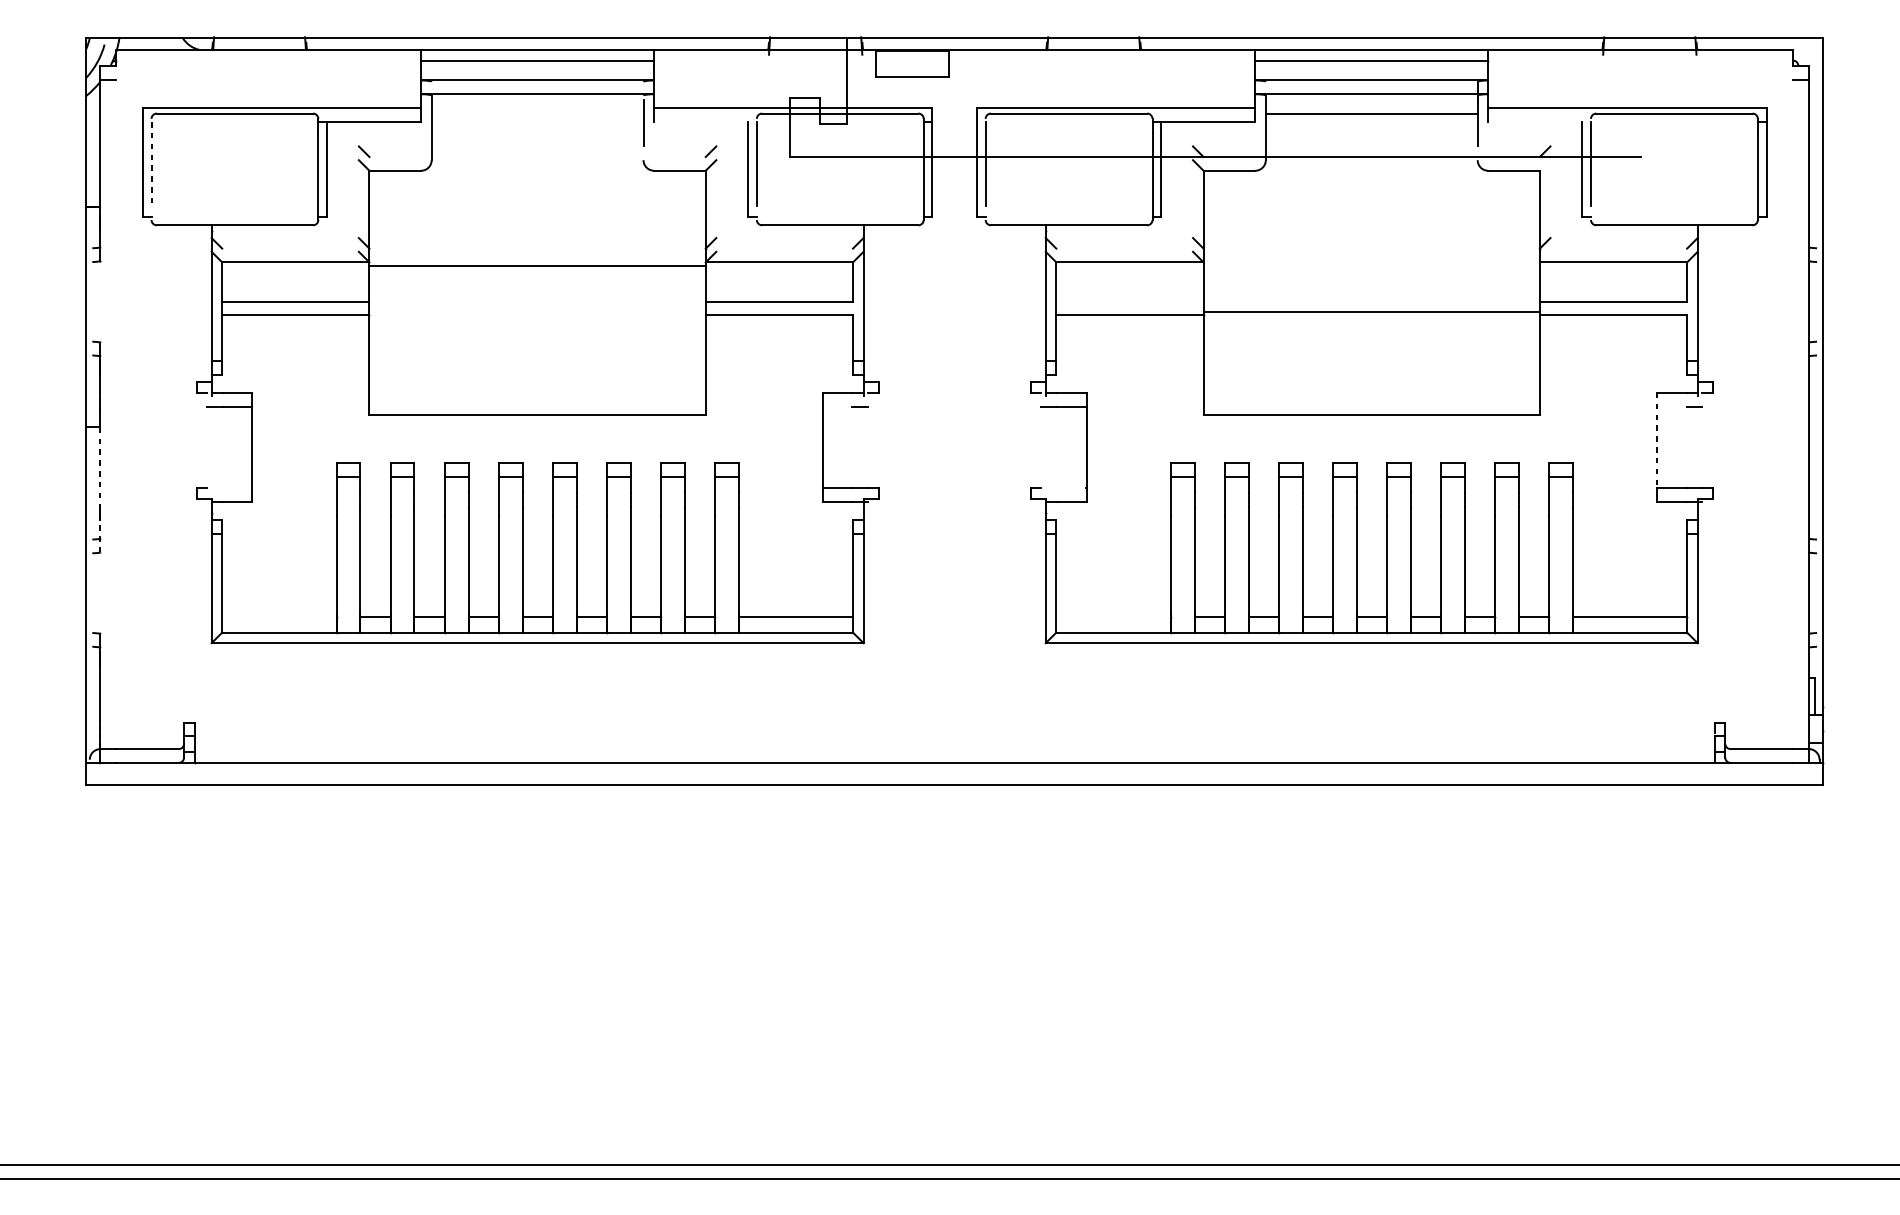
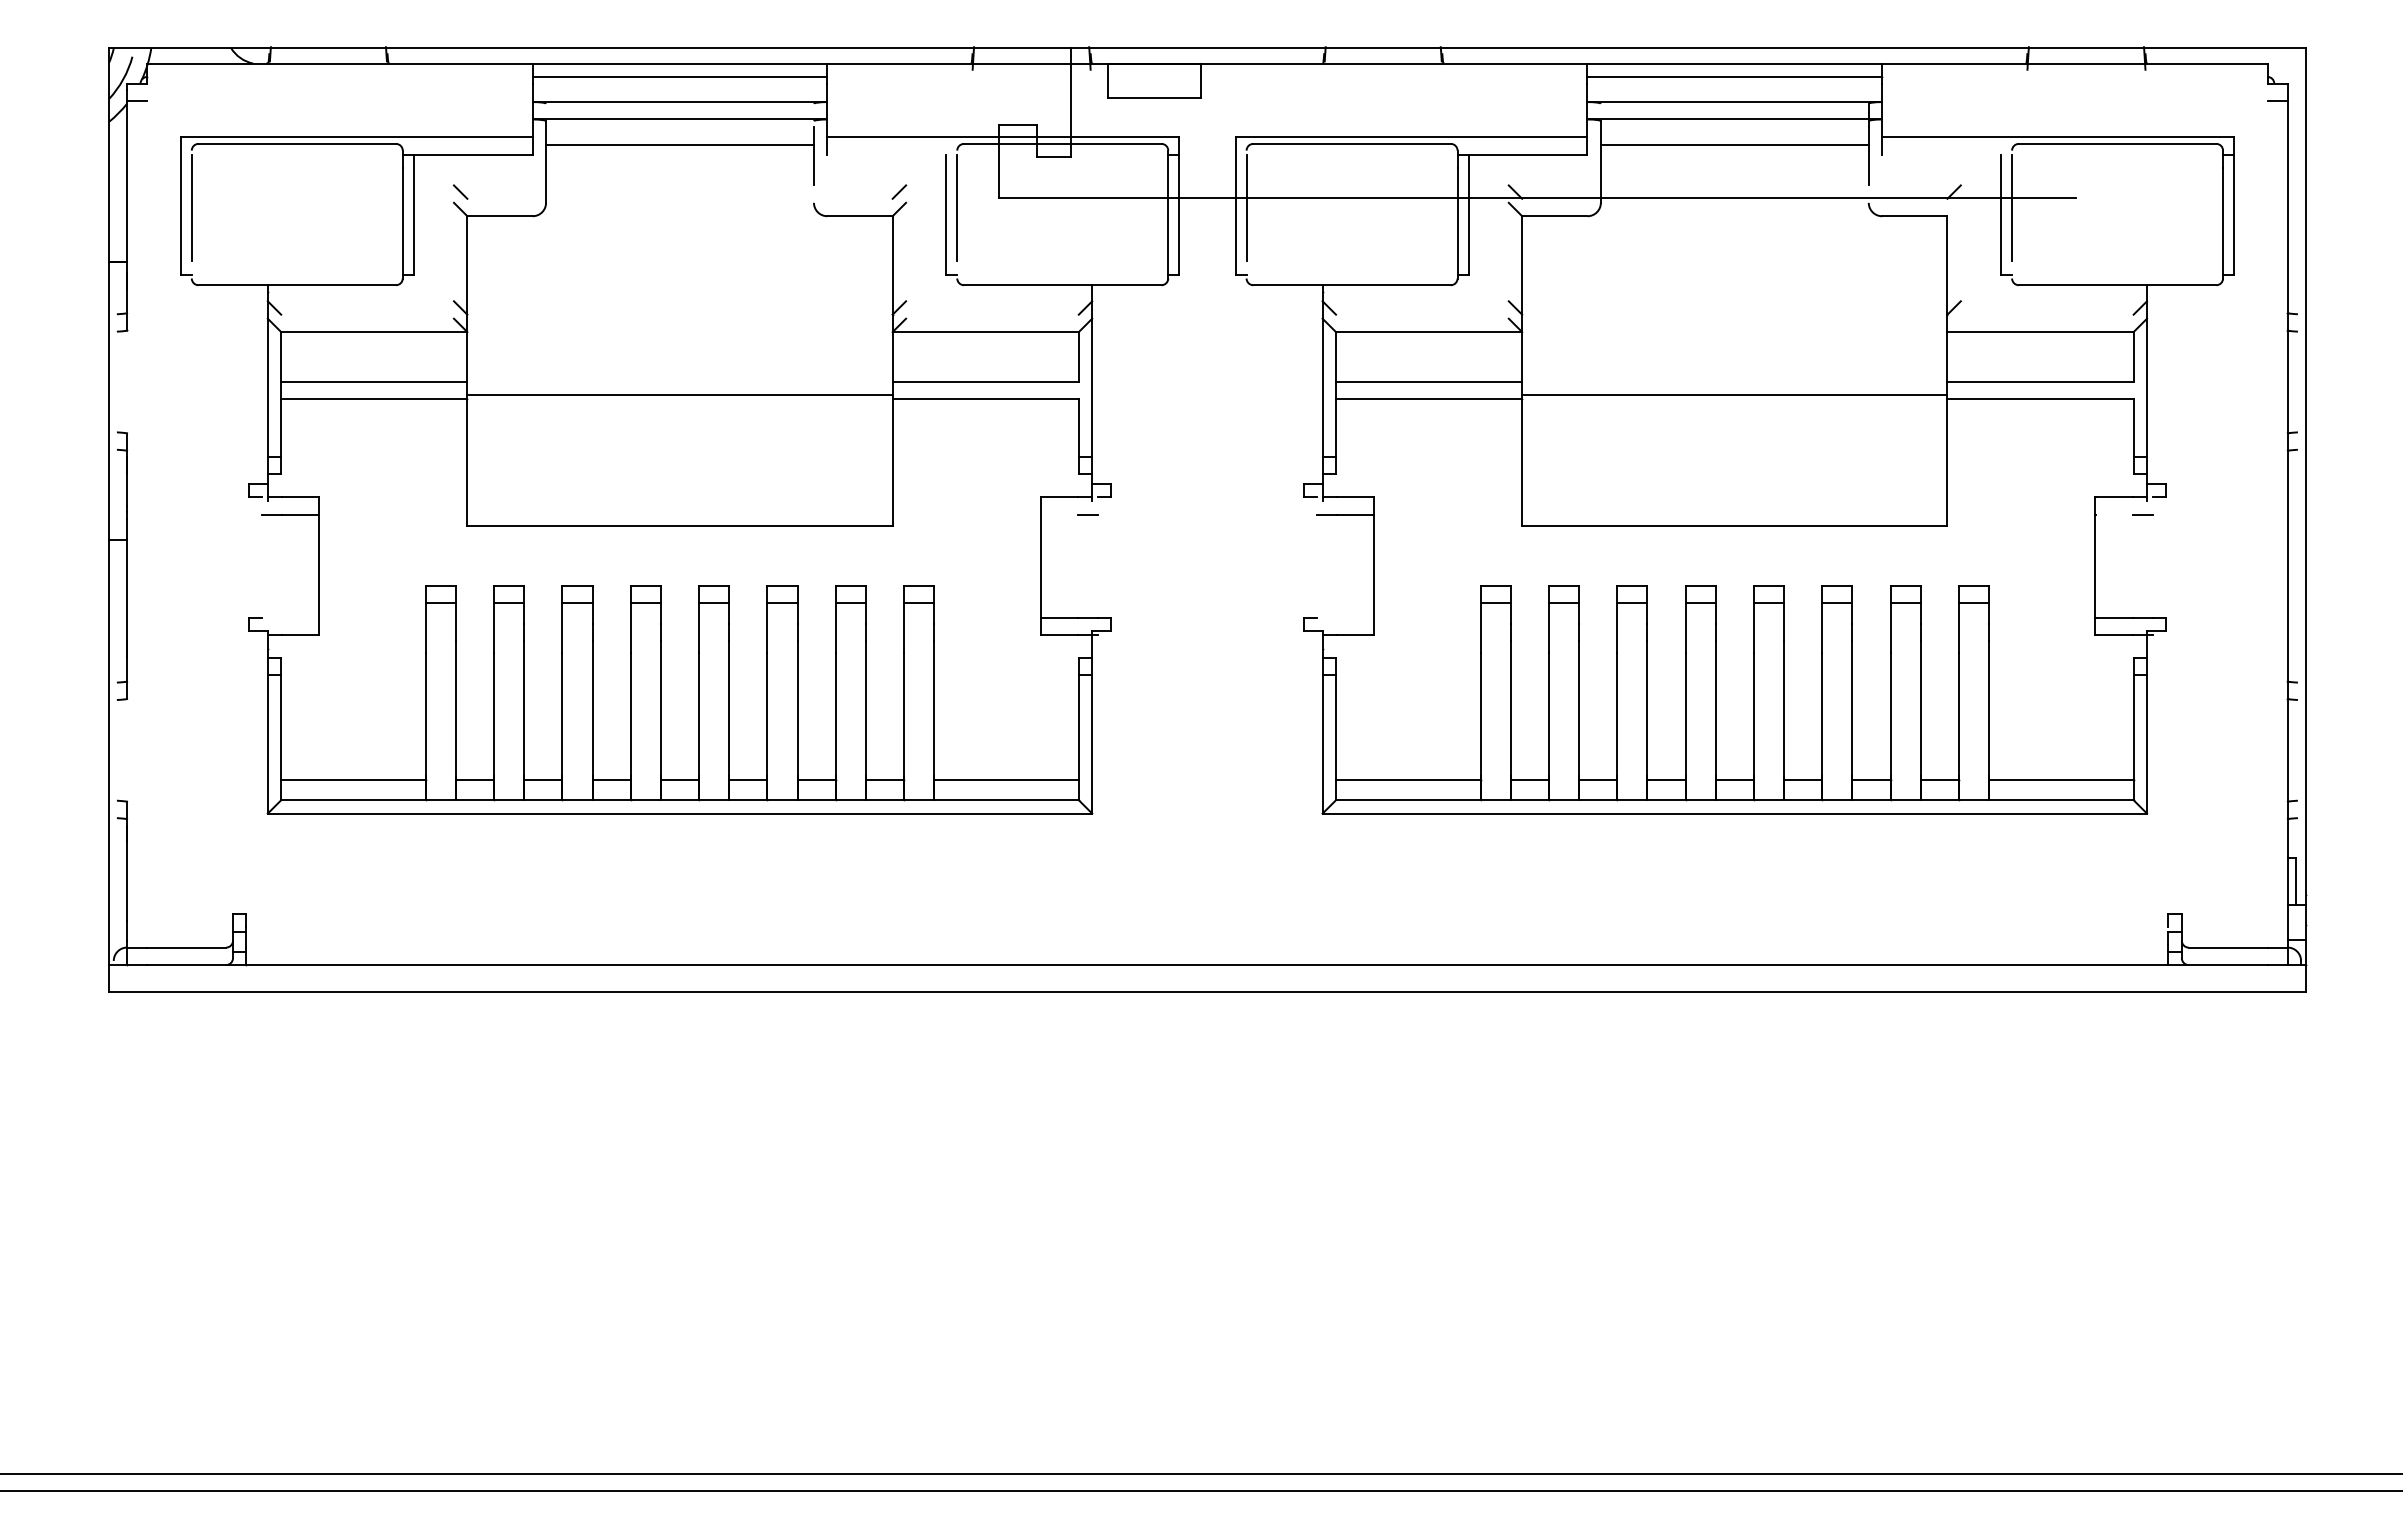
line: (537, 114) -> (679, 144), added
line: (151, 164) -> (191, 208), dashed -> solid
line: (537, 266) -> (679, 395), moved
line: (1130, 301) -> (1429, 381), added
line: (1656, 440) -> (2095, 557), dashed -> solid
line: (100, 488) -> (127, 618), dashed -> solid
line: (279, 616) -> (353, 780), added
line: (1113, 616) -> (1408, 780), added

